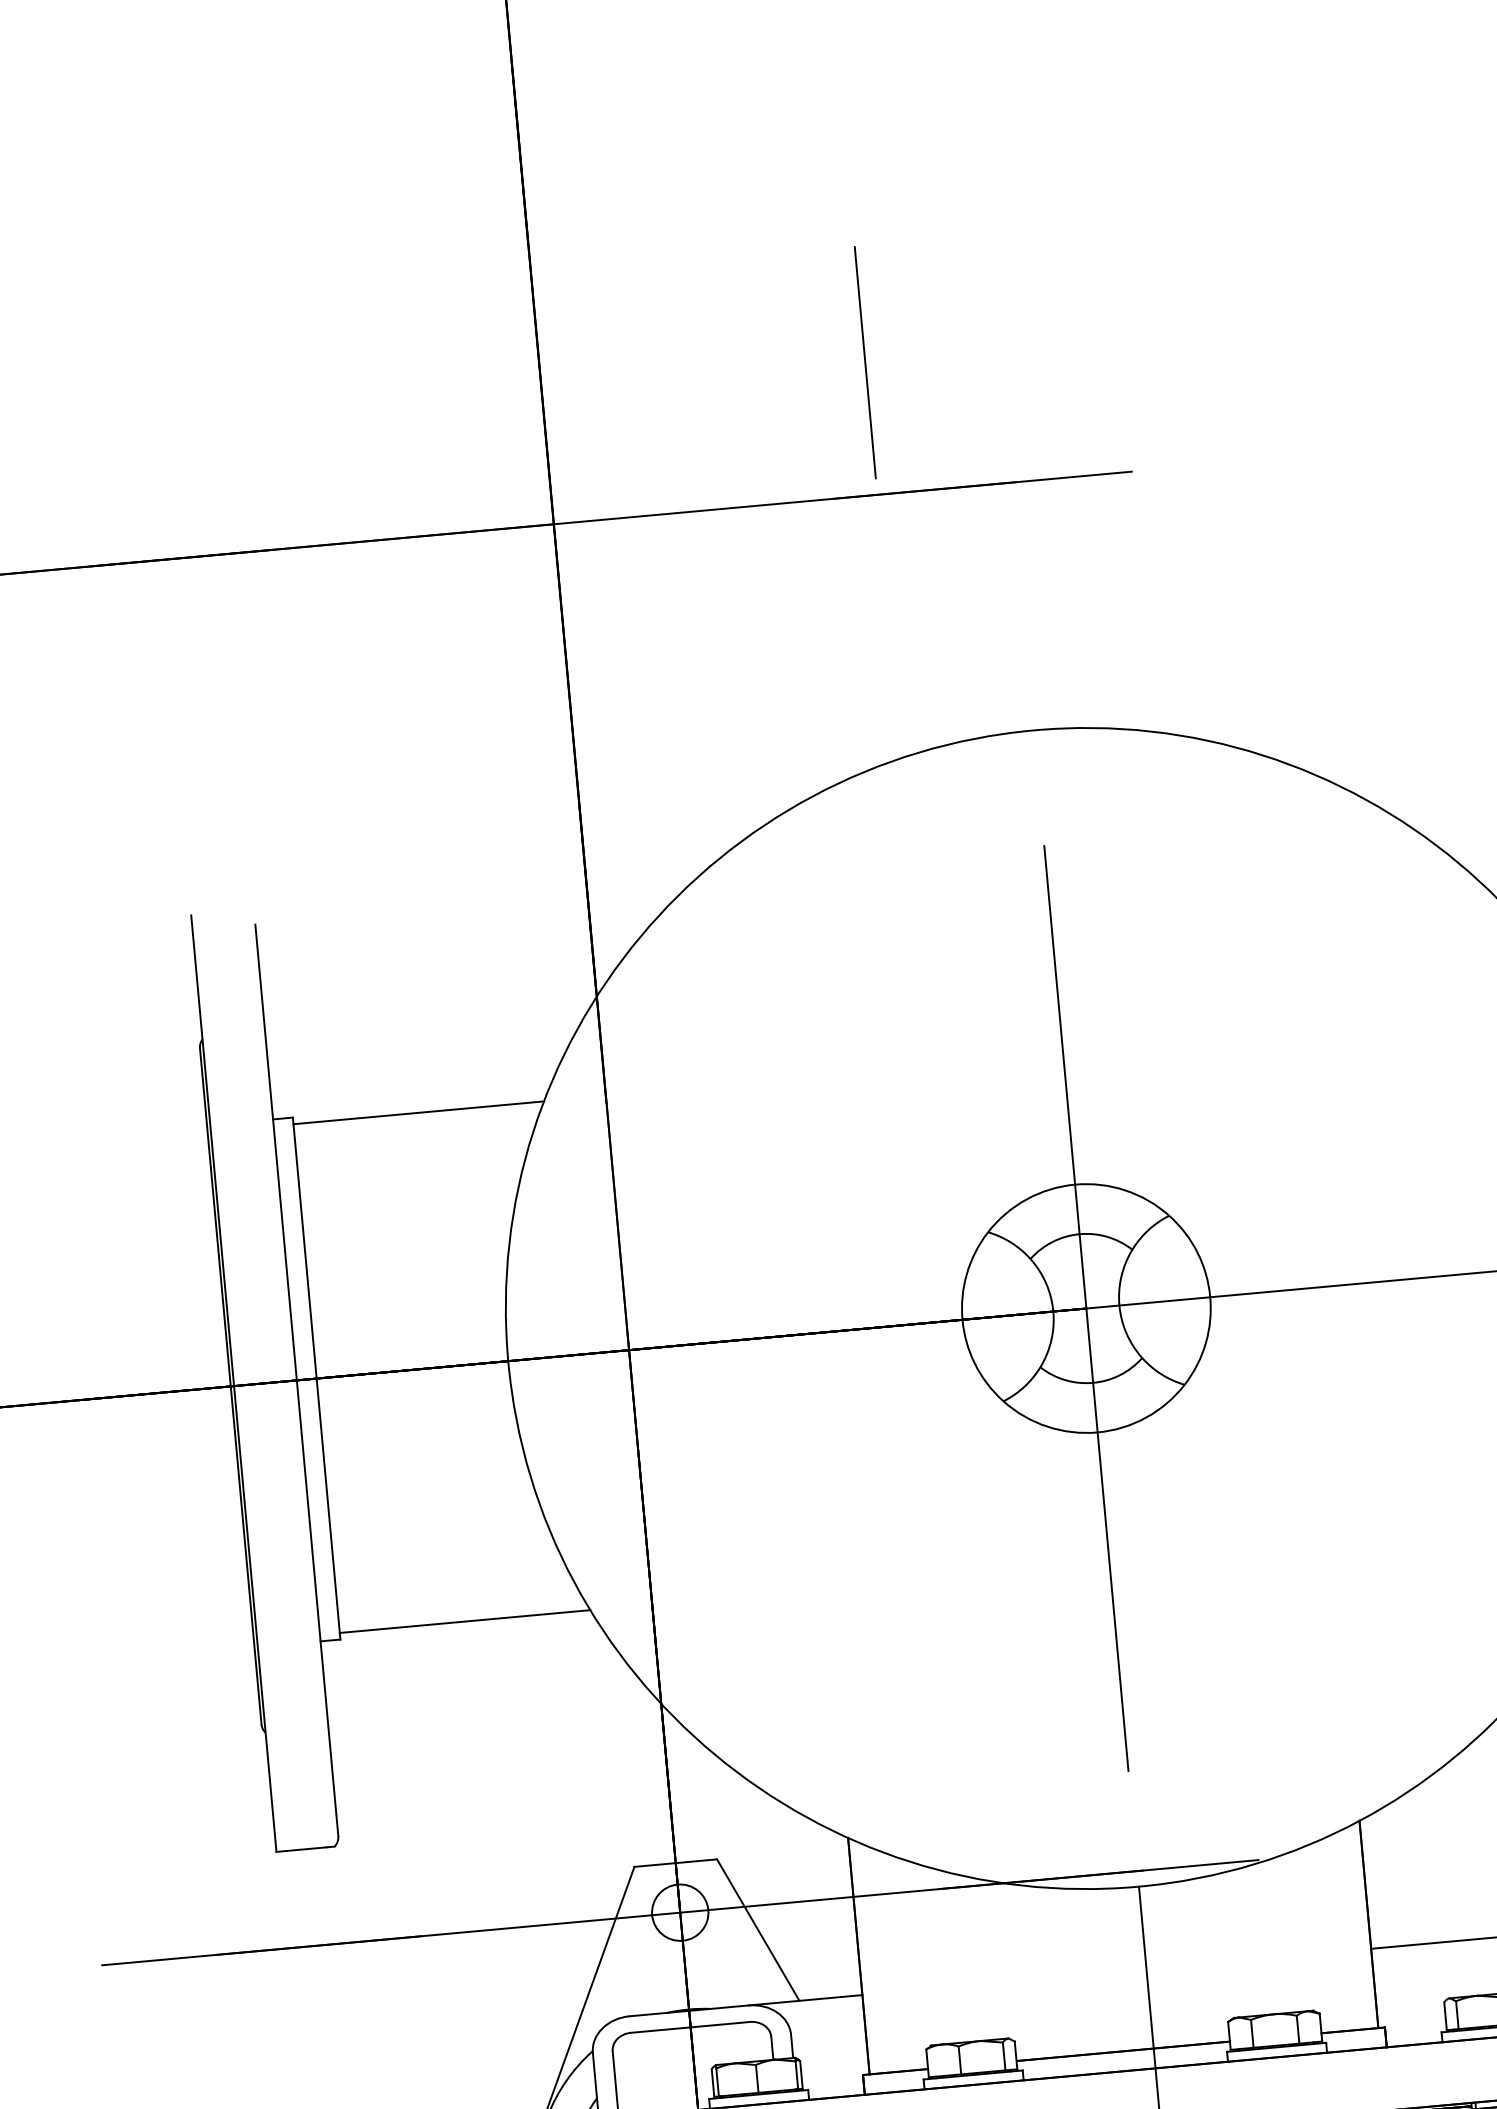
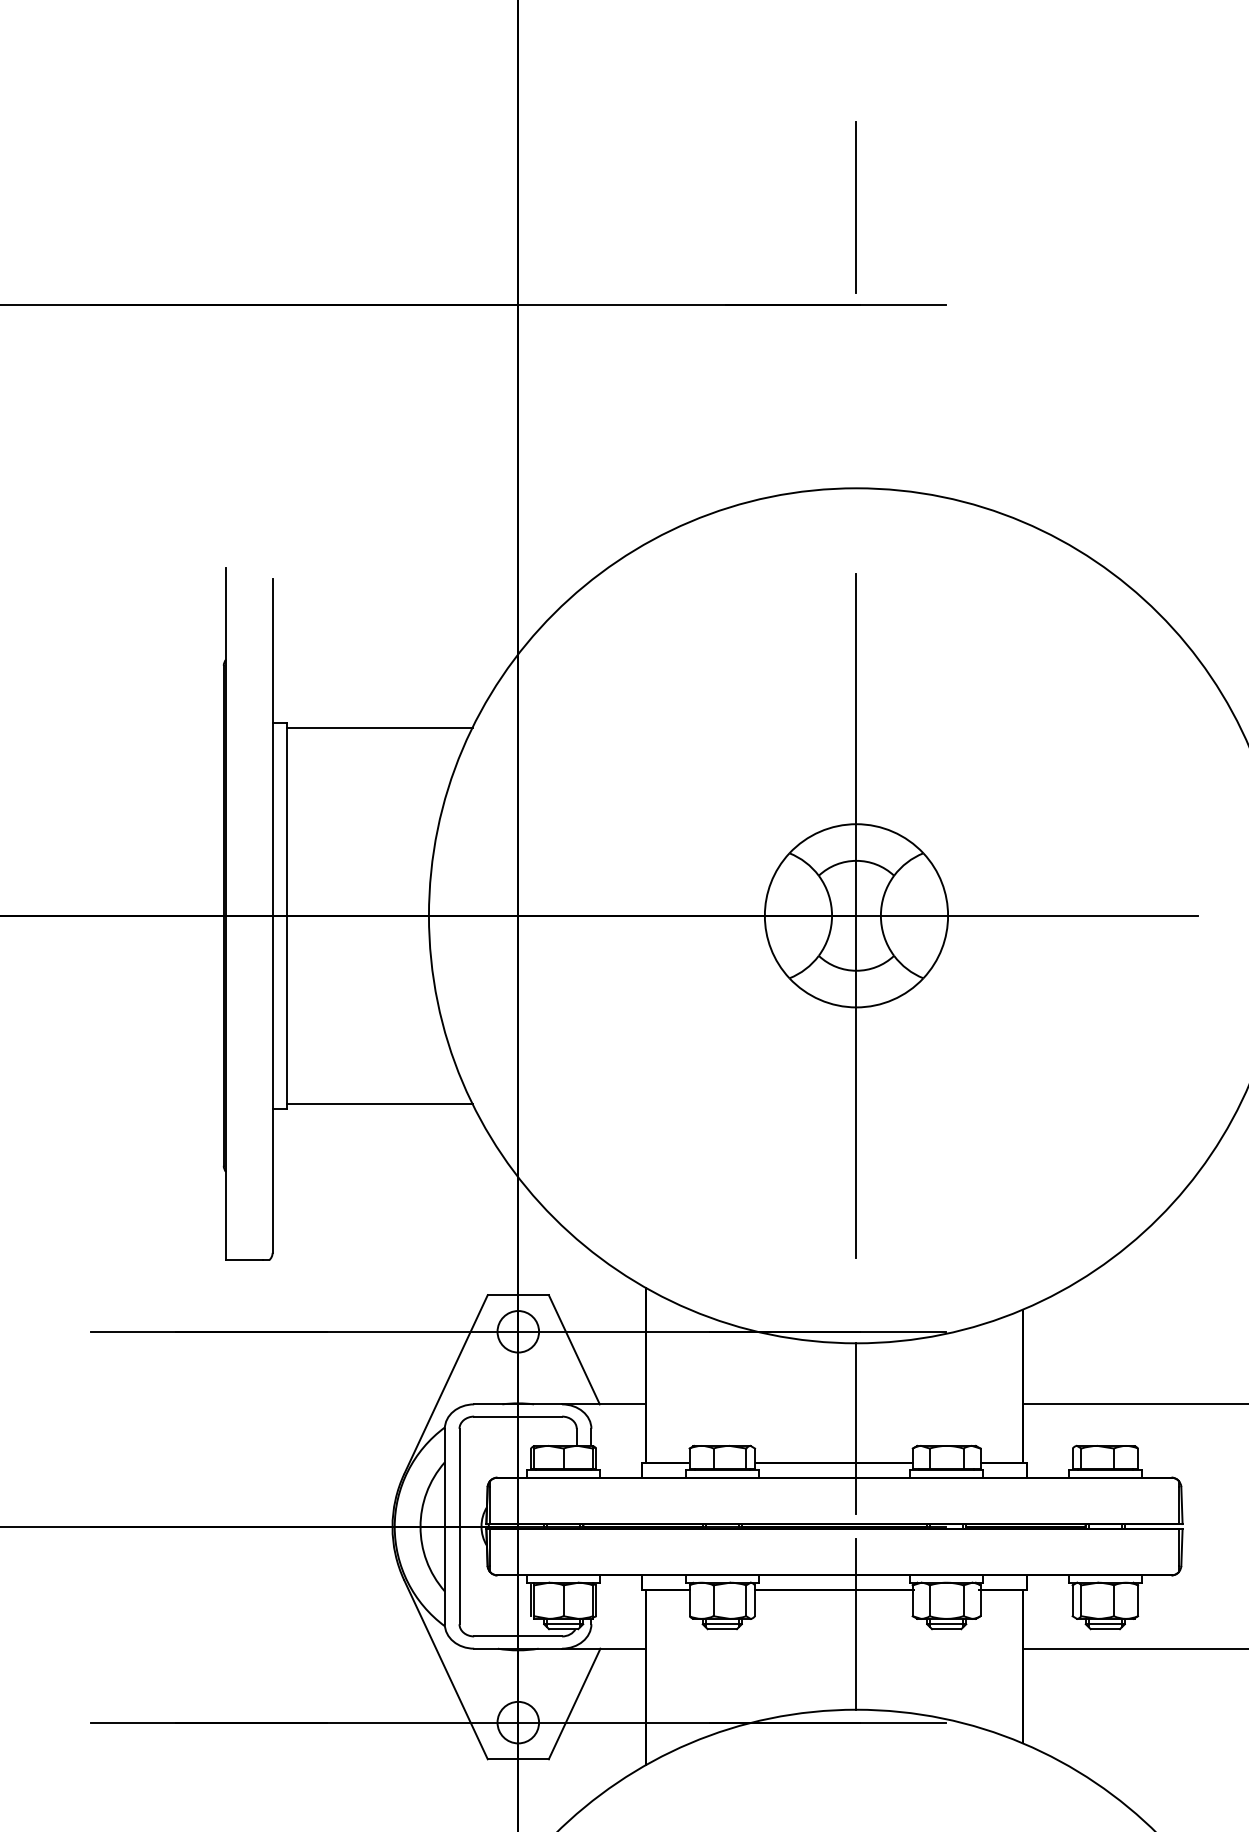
line: (864, 362) -> (855, 207), moved

